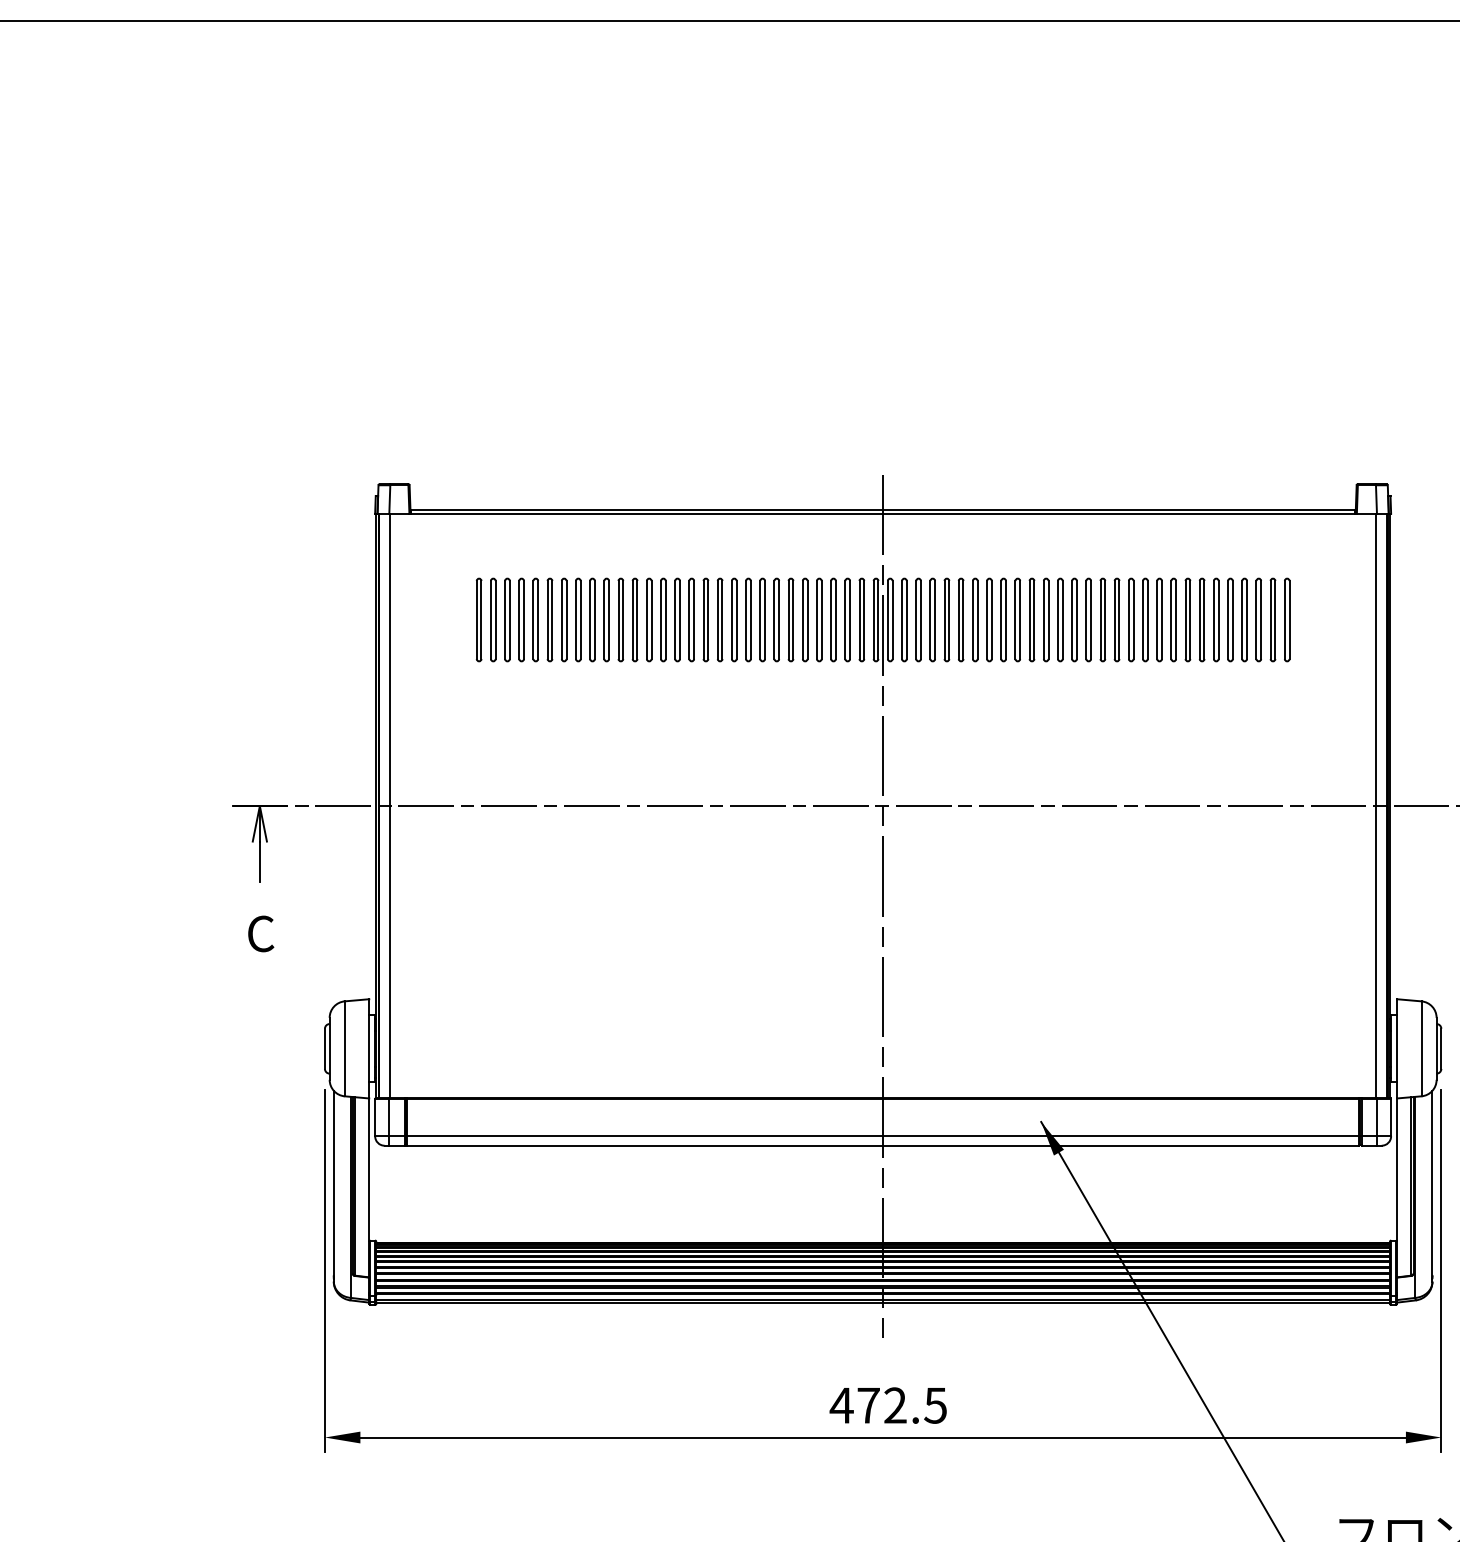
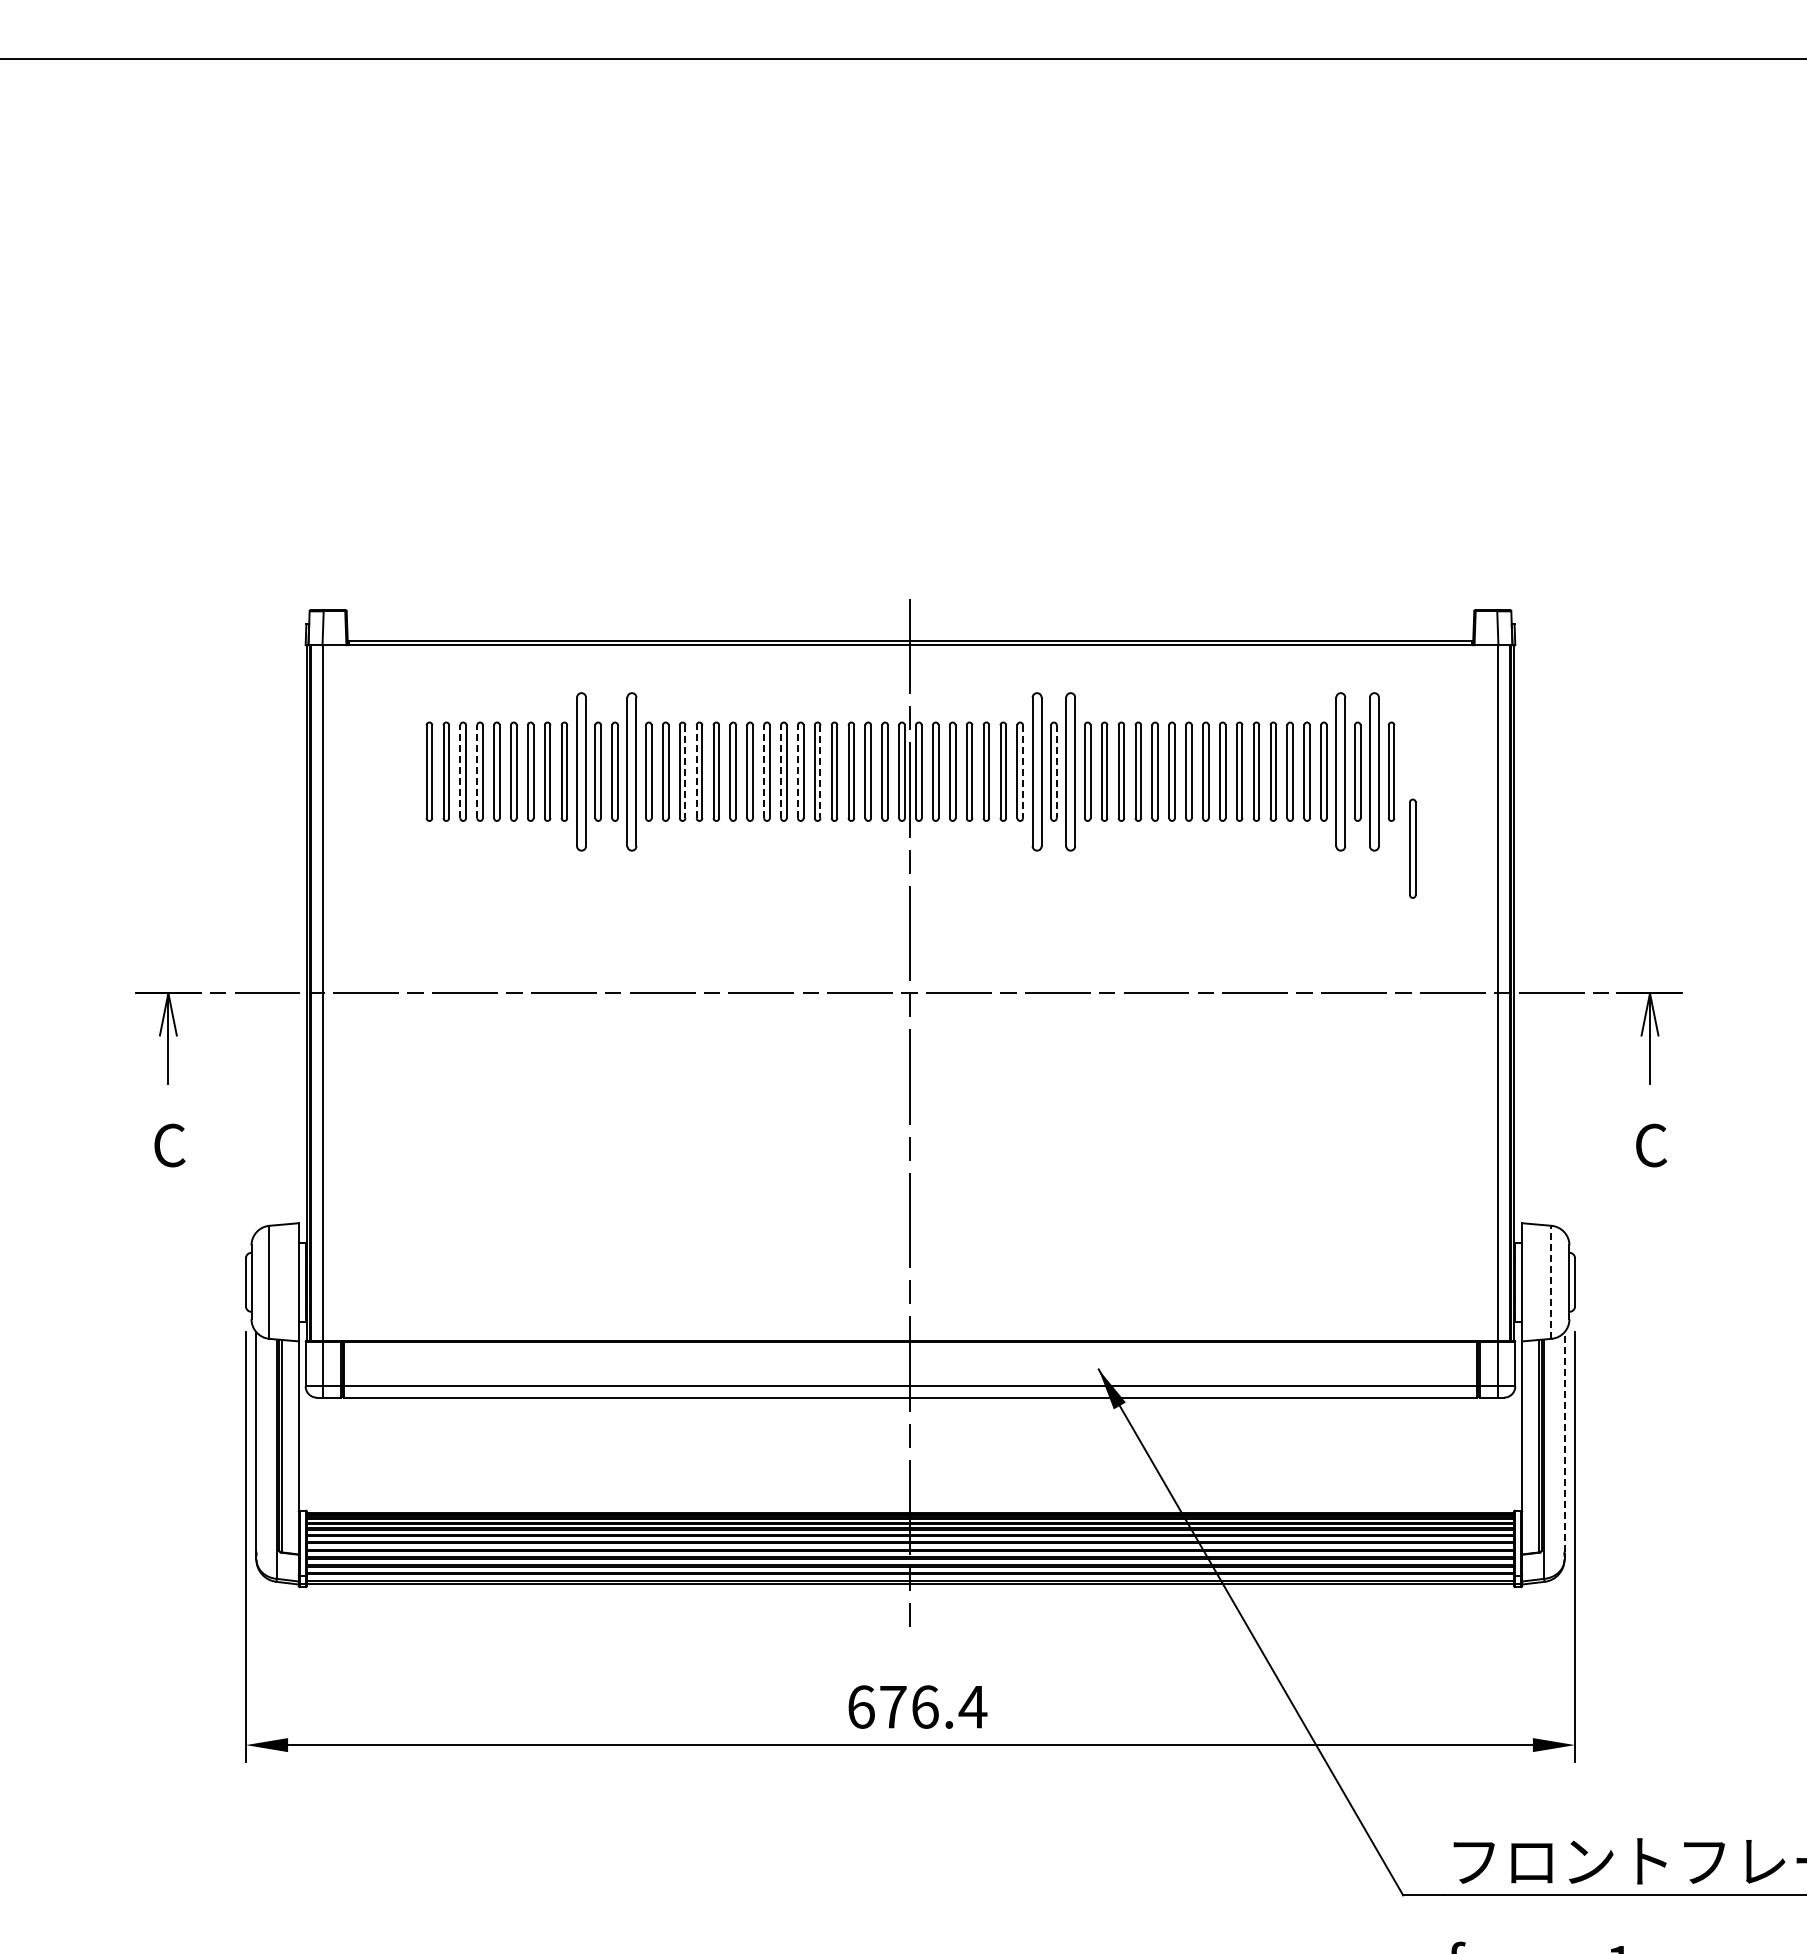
line: (505, 619) -> (460, 771), solid -> dashed
line: (519, 619) -> (477, 771), solid -> dashed
part: (605, 619) -> (580, 771), size x1.6
part: (648, 619) -> (631, 771), size x1.6
line: (703, 619) -> (696, 771), solid -> dashed
line: (760, 619) -> (764, 771), solid -> dashed
line: (774, 619) -> (781, 771), solid -> dashed
line: (788, 619) -> (797, 771), solid -> dashed
part: (988, 619) -> (1036, 771), size x1.6
part: (1017, 619) -> (1070, 771), size x1.6
part: (1244, 619) -> (1340, 771), size x1.6
part: (1272, 619) -> (1374, 771), size x1.6
line: (694, 620) -> (685, 772), solid -> dashed
line: (807, 620) -> (820, 772), solid -> dashed
line: (978, 620) -> (1023, 772), solid -> dashed
line: (1005, 620) -> (1056, 772), solid -> dashed
part: (1304, 684) -> (1412, 848), added
line: (1421, 1048) -> (1551, 1282), solid -> dashed
line: (1432, 1182) -> (1564, 1441), solid -> dashed
text: (888, 1405) -> (916, 1706), 472.5 -> 676.4

